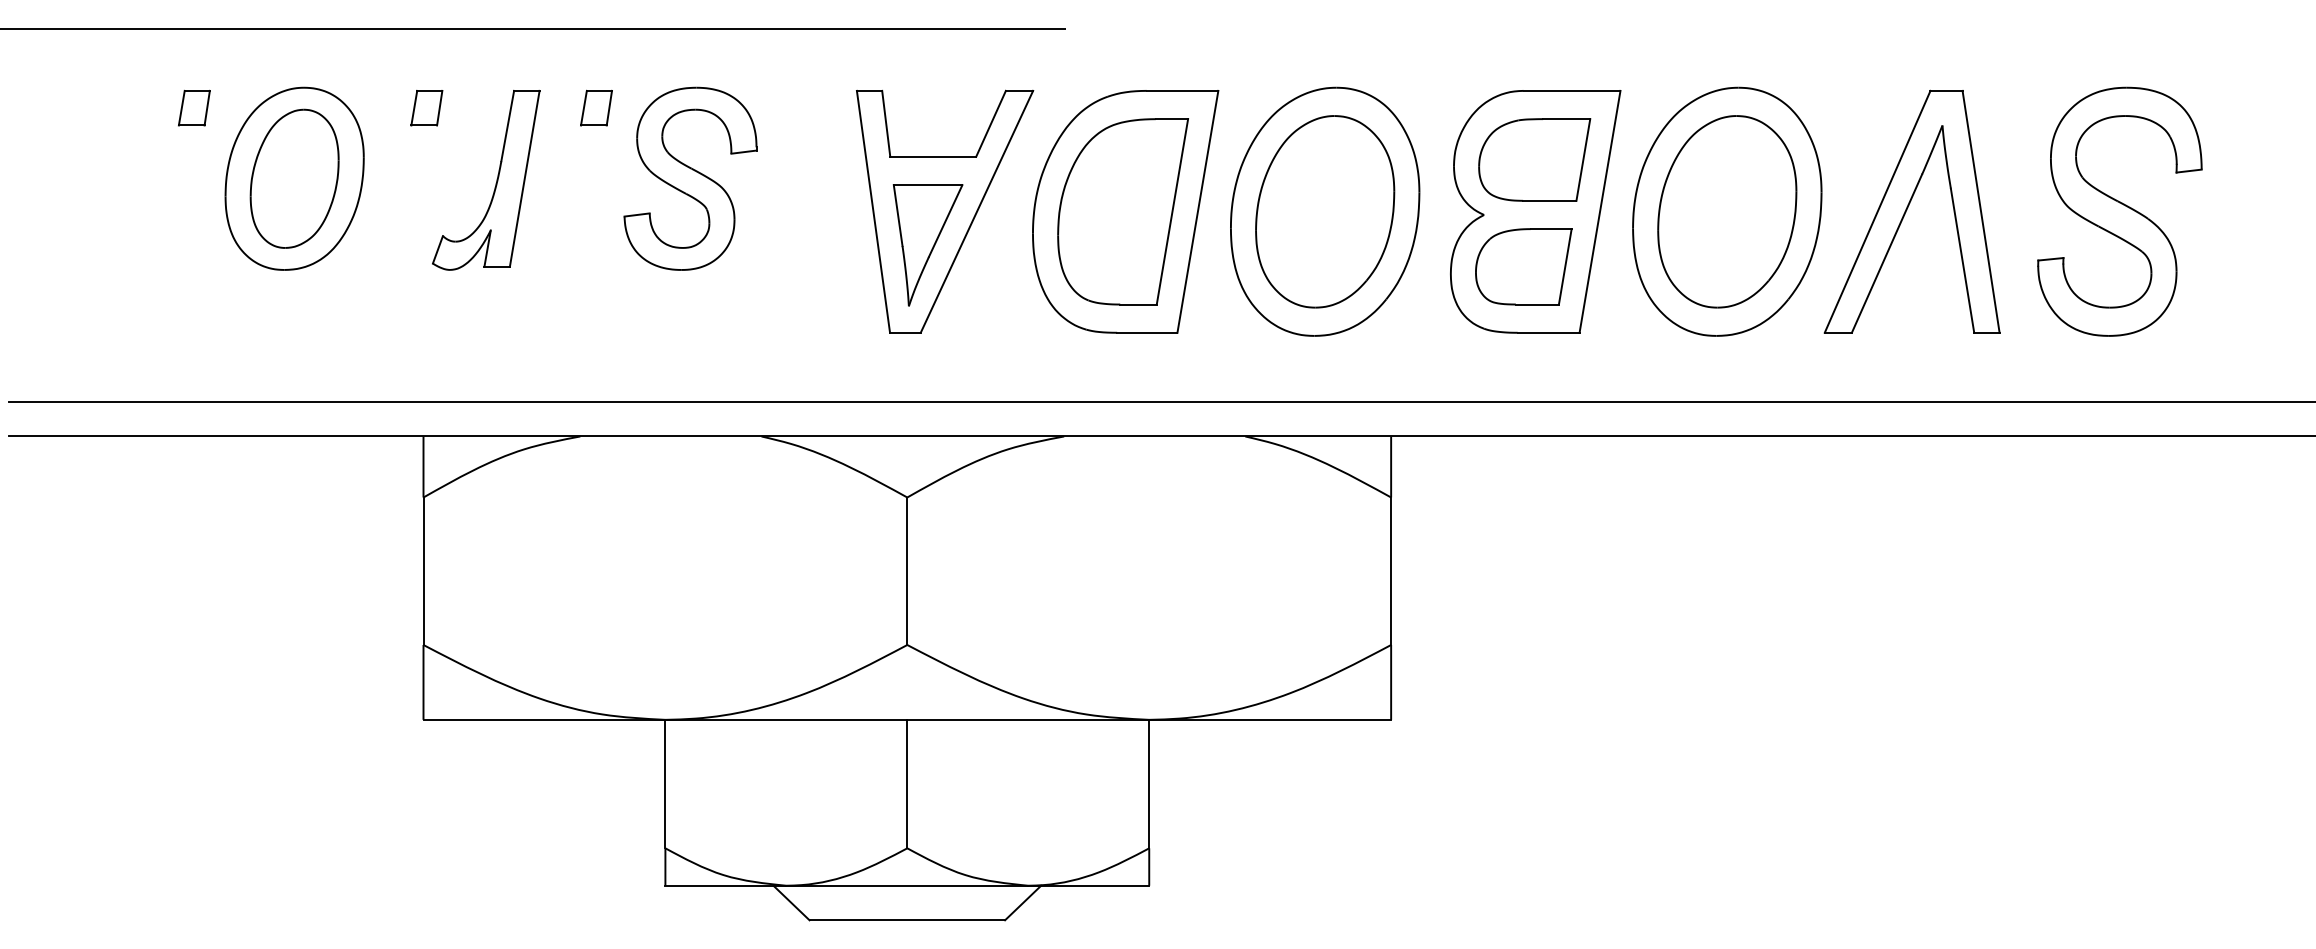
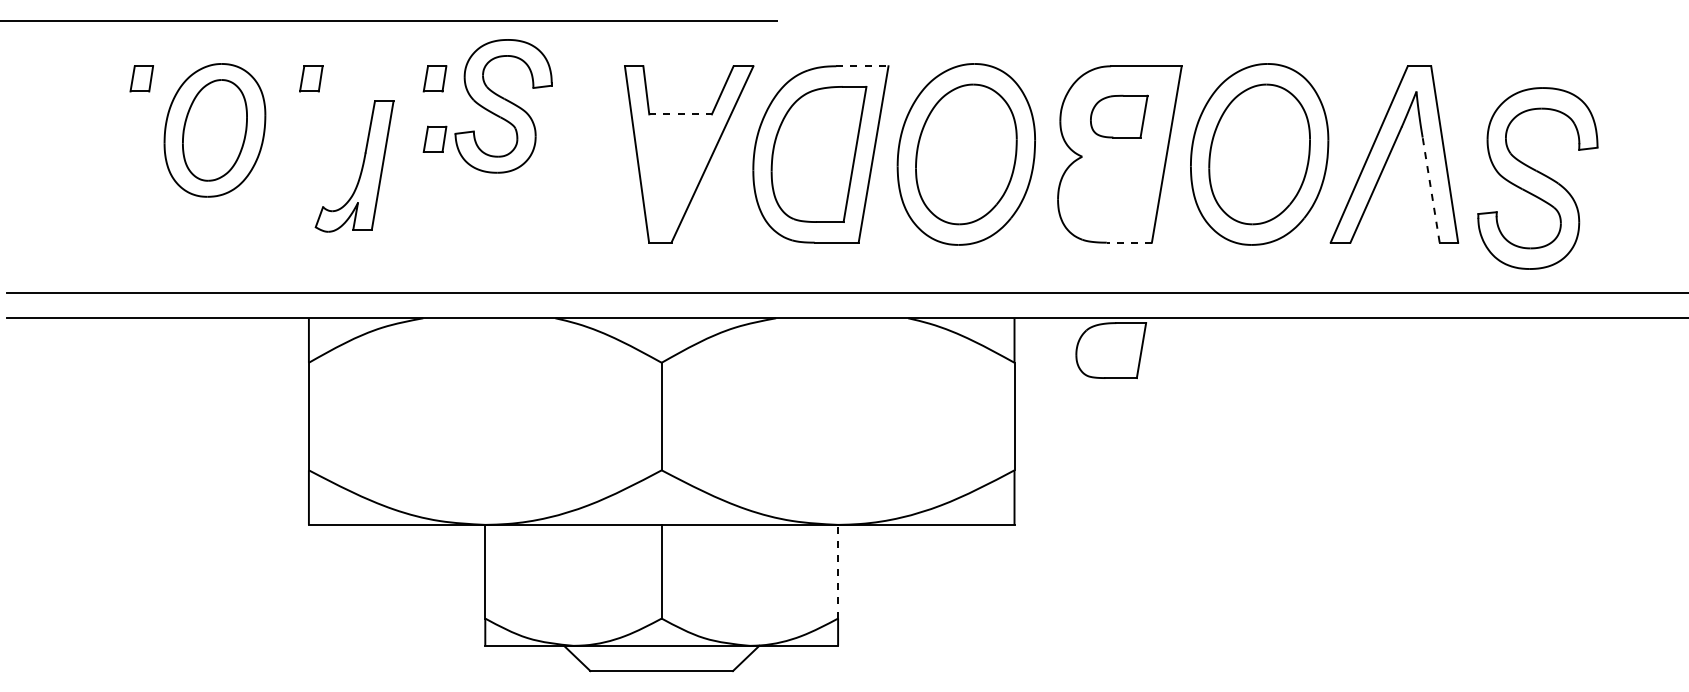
line: (1182, 90) -> (862, 65), solid -> dashed
line: (933, 156) -> (680, 114), solid -> dashed
part: (1534, 159) -> (1119, 116), size x0.7
part: (690, 178) -> (503, 106), moved
part: (495, 183) -> (361, 168), moved
part: (596, 190) -> (435, 138), added
part: (2119, 211) -> (1537, 178), moved
part: (927, 245) -> (676, 179), removed
line: (1962, 260) -> (1431, 189), solid -> dashed
part: (1523, 266) -> (1111, 350), moved
line: (1548, 332) -> (1129, 242), solid -> dashed
line: (1149, 783) -> (838, 571), solid -> dashed

